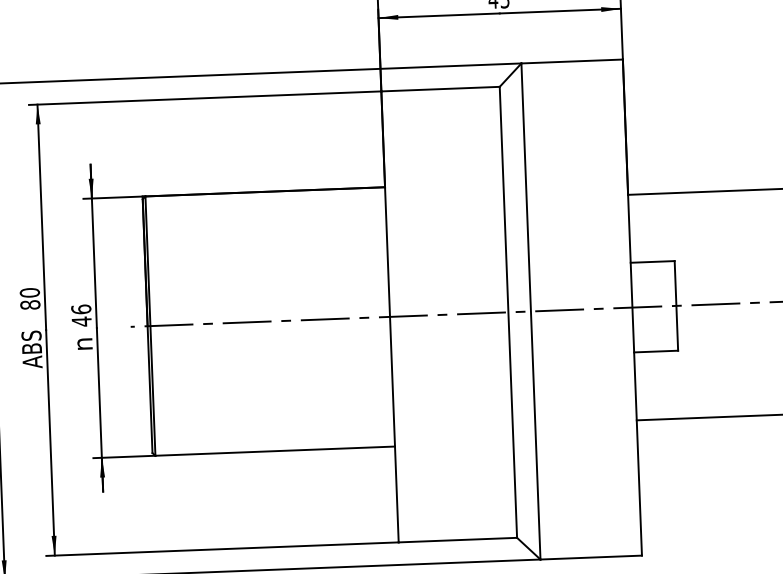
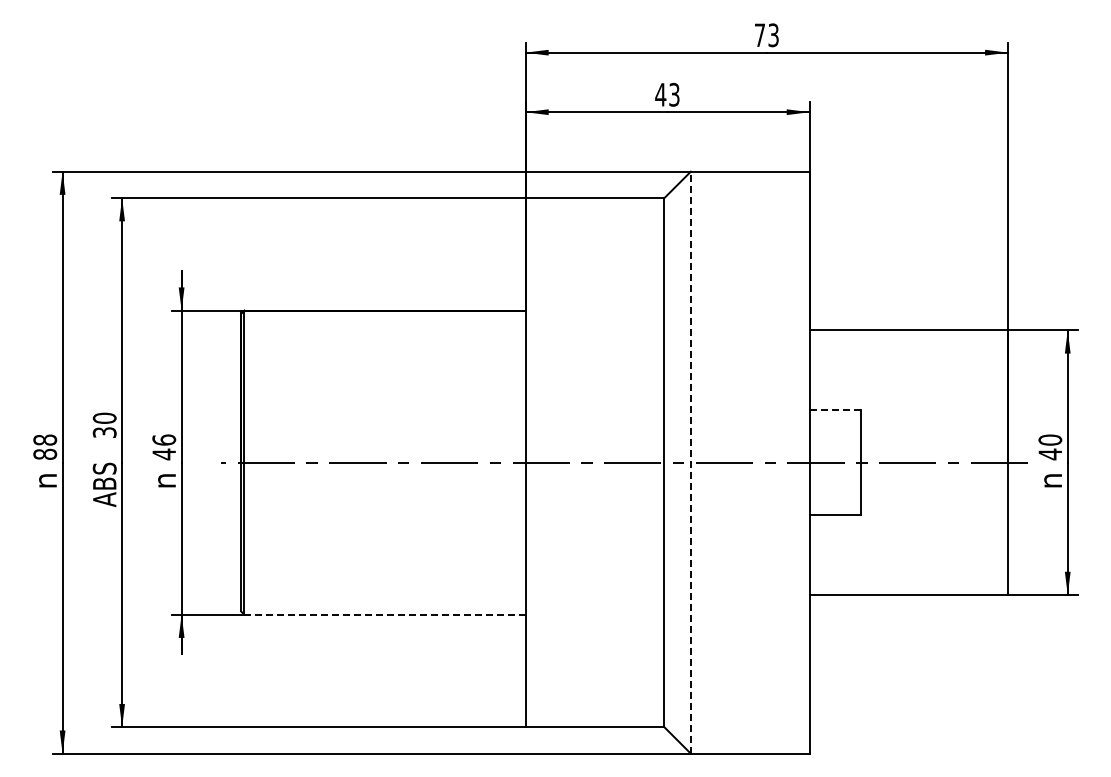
line: (652, 262) -> (835, 410), solid -> dashed
text: (30, 304) -> (104, 432), 80 -> 30
line: (530, 311) -> (690, 462), solid -> dashed
line: (274, 450) -> (384, 614), solid -> dashed

